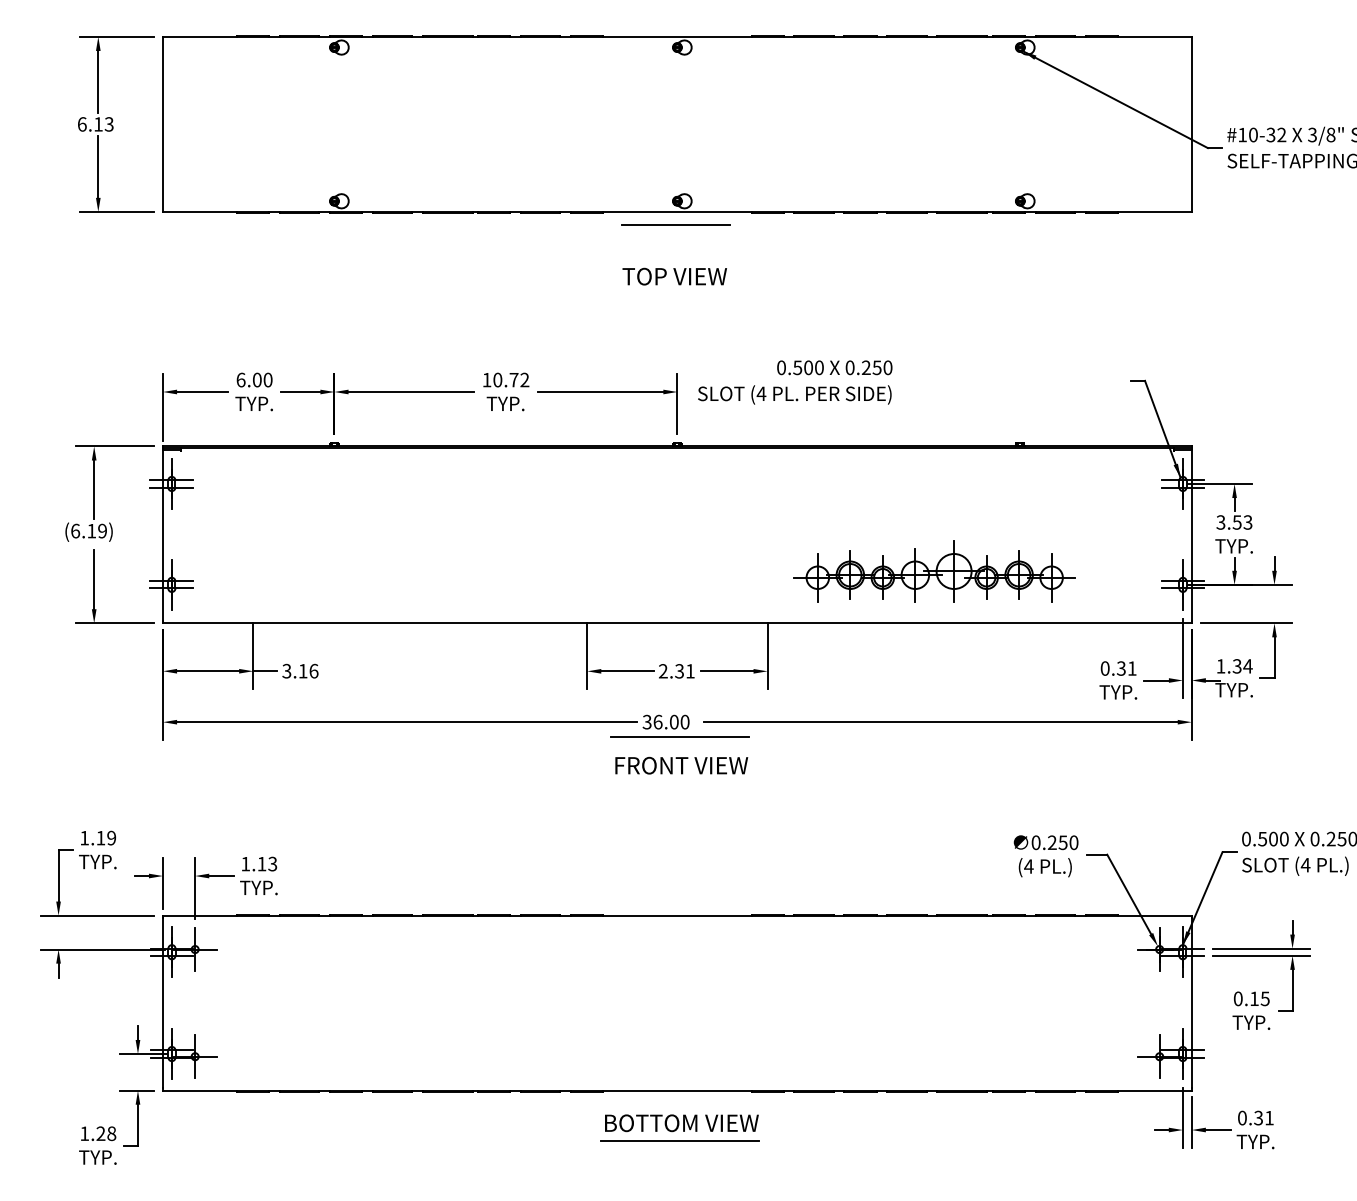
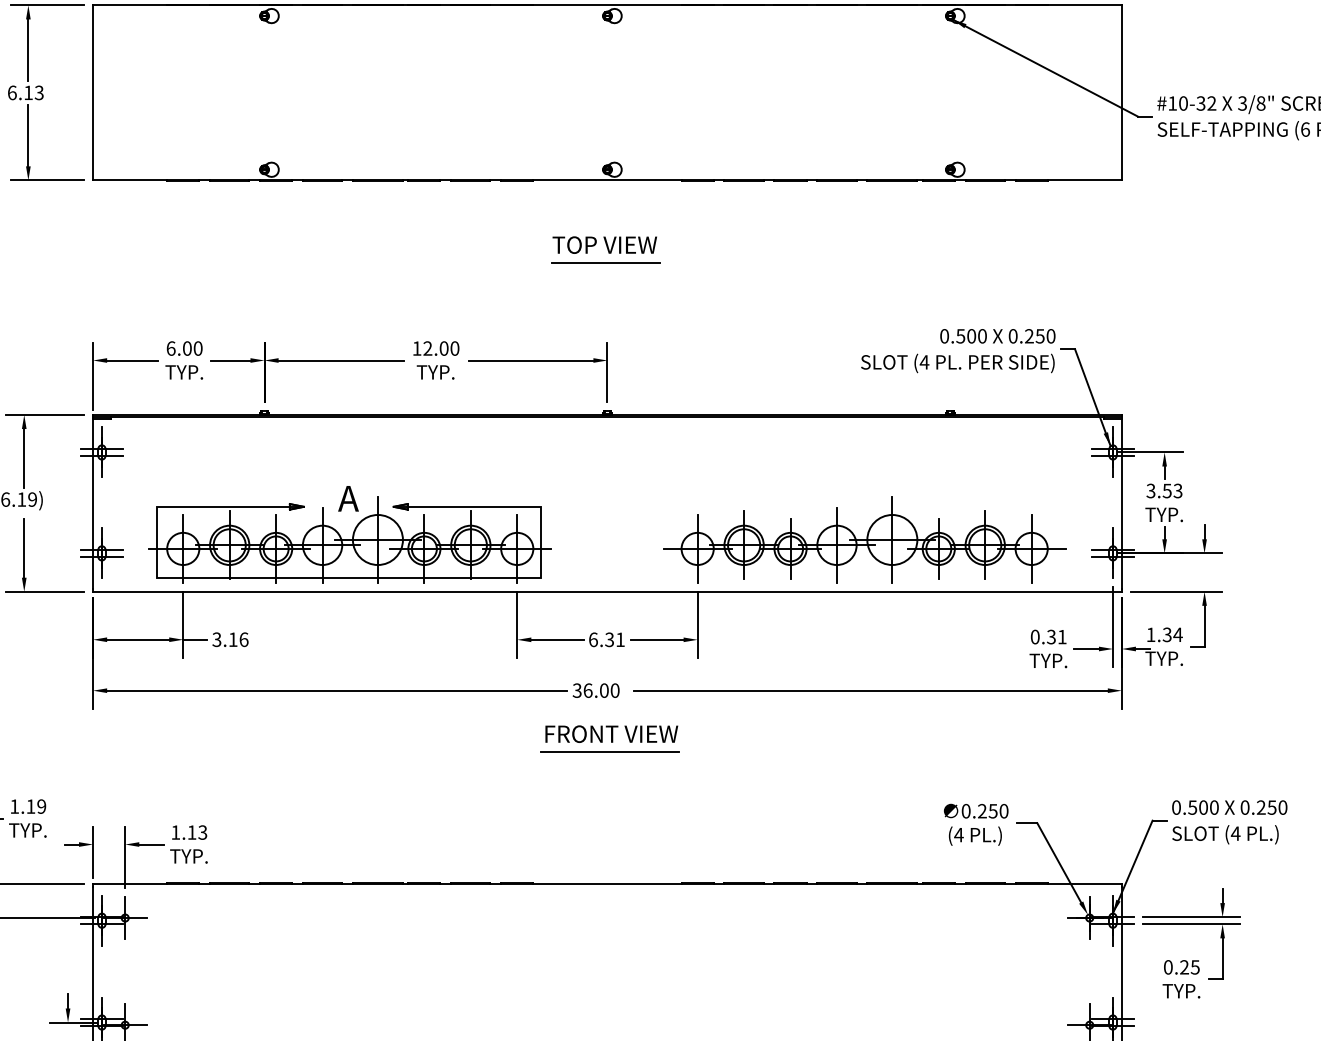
line: (675, 224) -> (605, 262), moved
text: (511, 379) -> (441, 348), 10.72 -> 12.00
text: (795, 382) -> (958, 351), moved
part: (419, 565) -> (349, 534), added
part: (934, 571) -> (864, 540), size x1.43
text: (663, 671) -> (593, 640), 2.31 -> 6.31
line: (679, 736) -> (609, 751), moved
text: (1254, 998) -> (1184, 967), 0.15 -> 0.25

